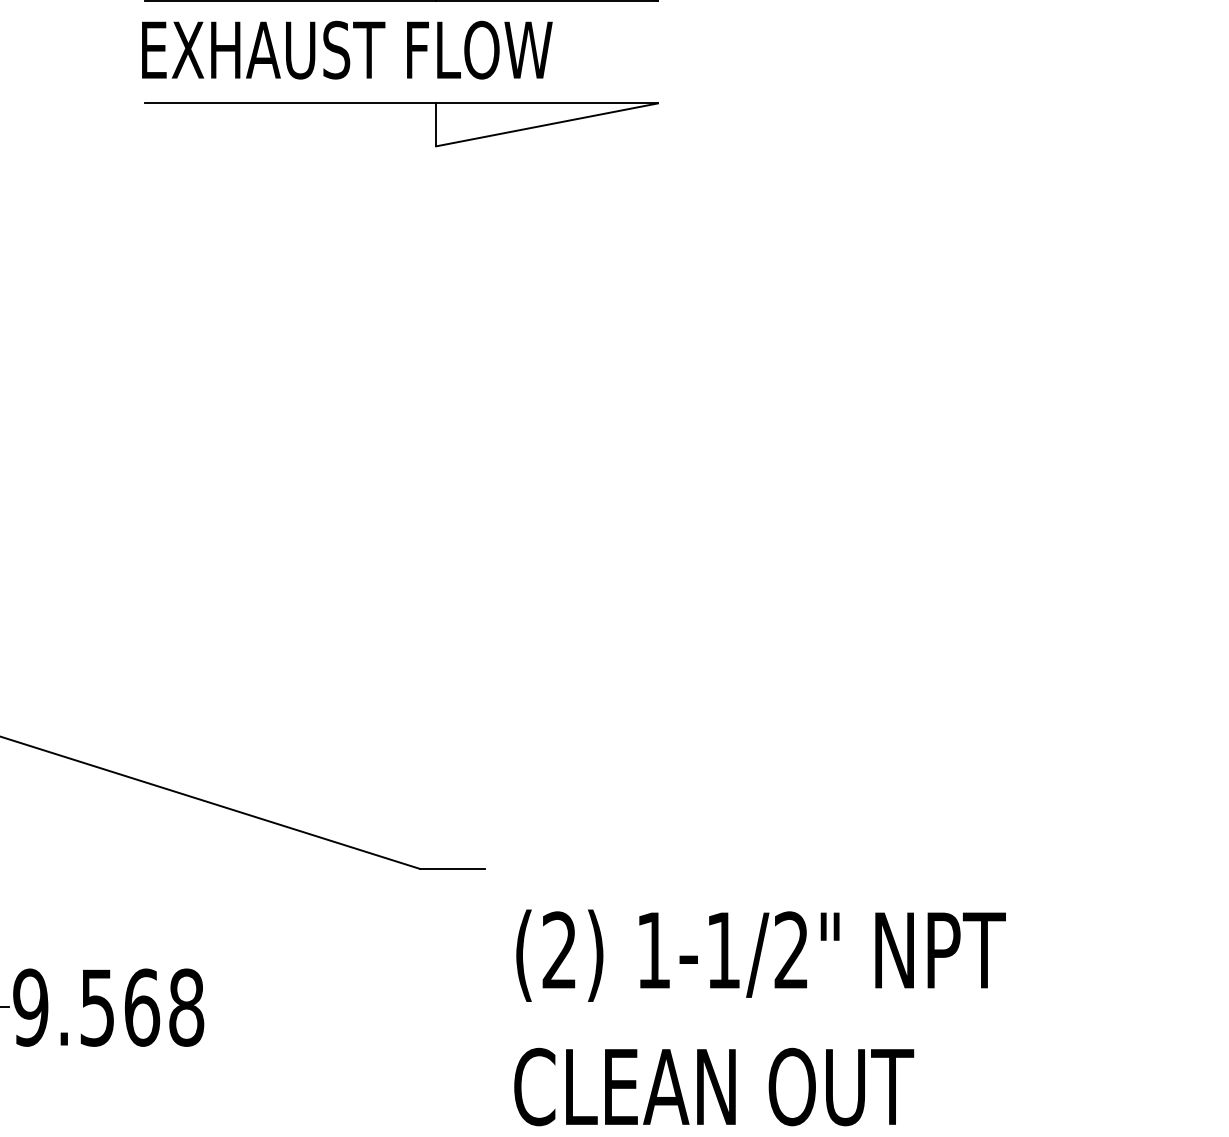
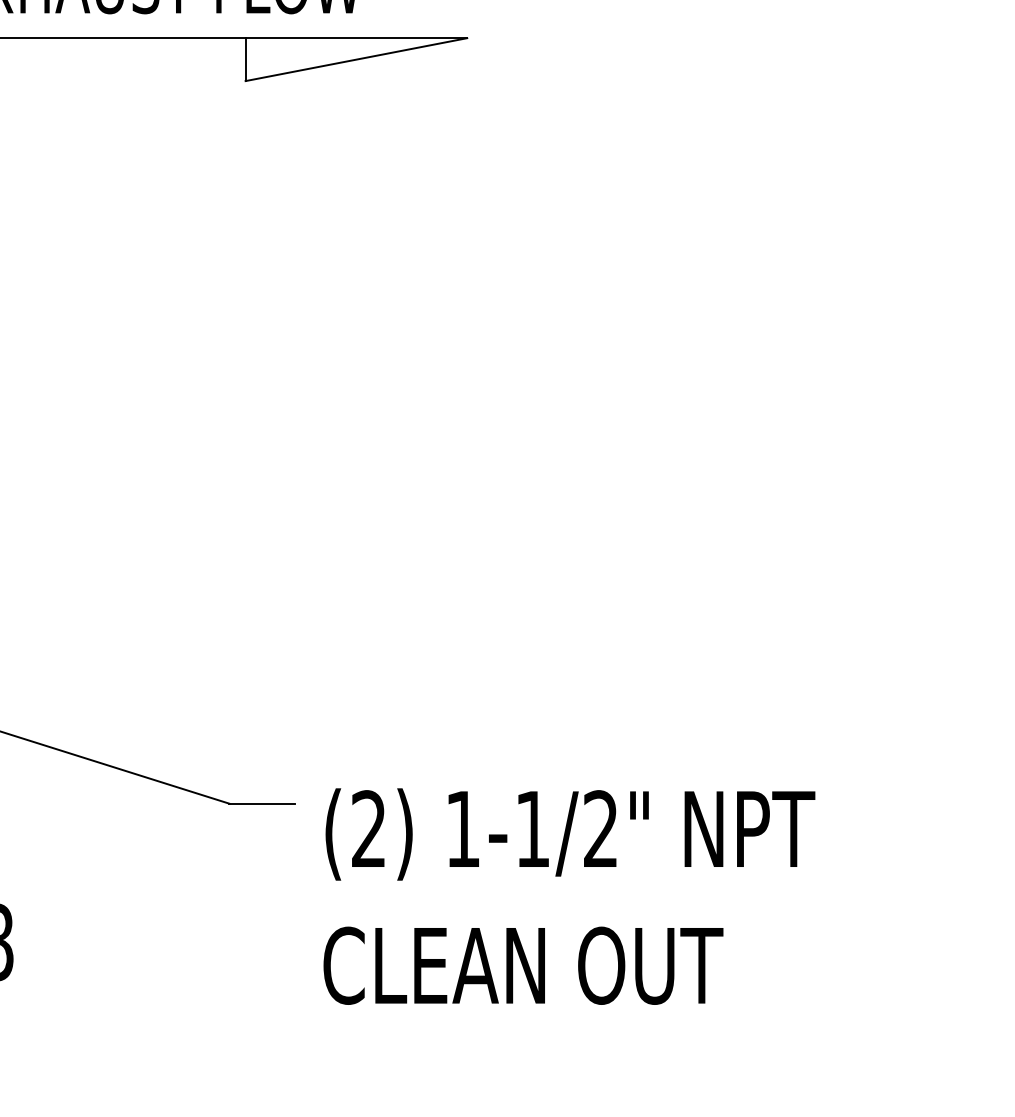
text: (759, 1017) -> (568, 896), moved

